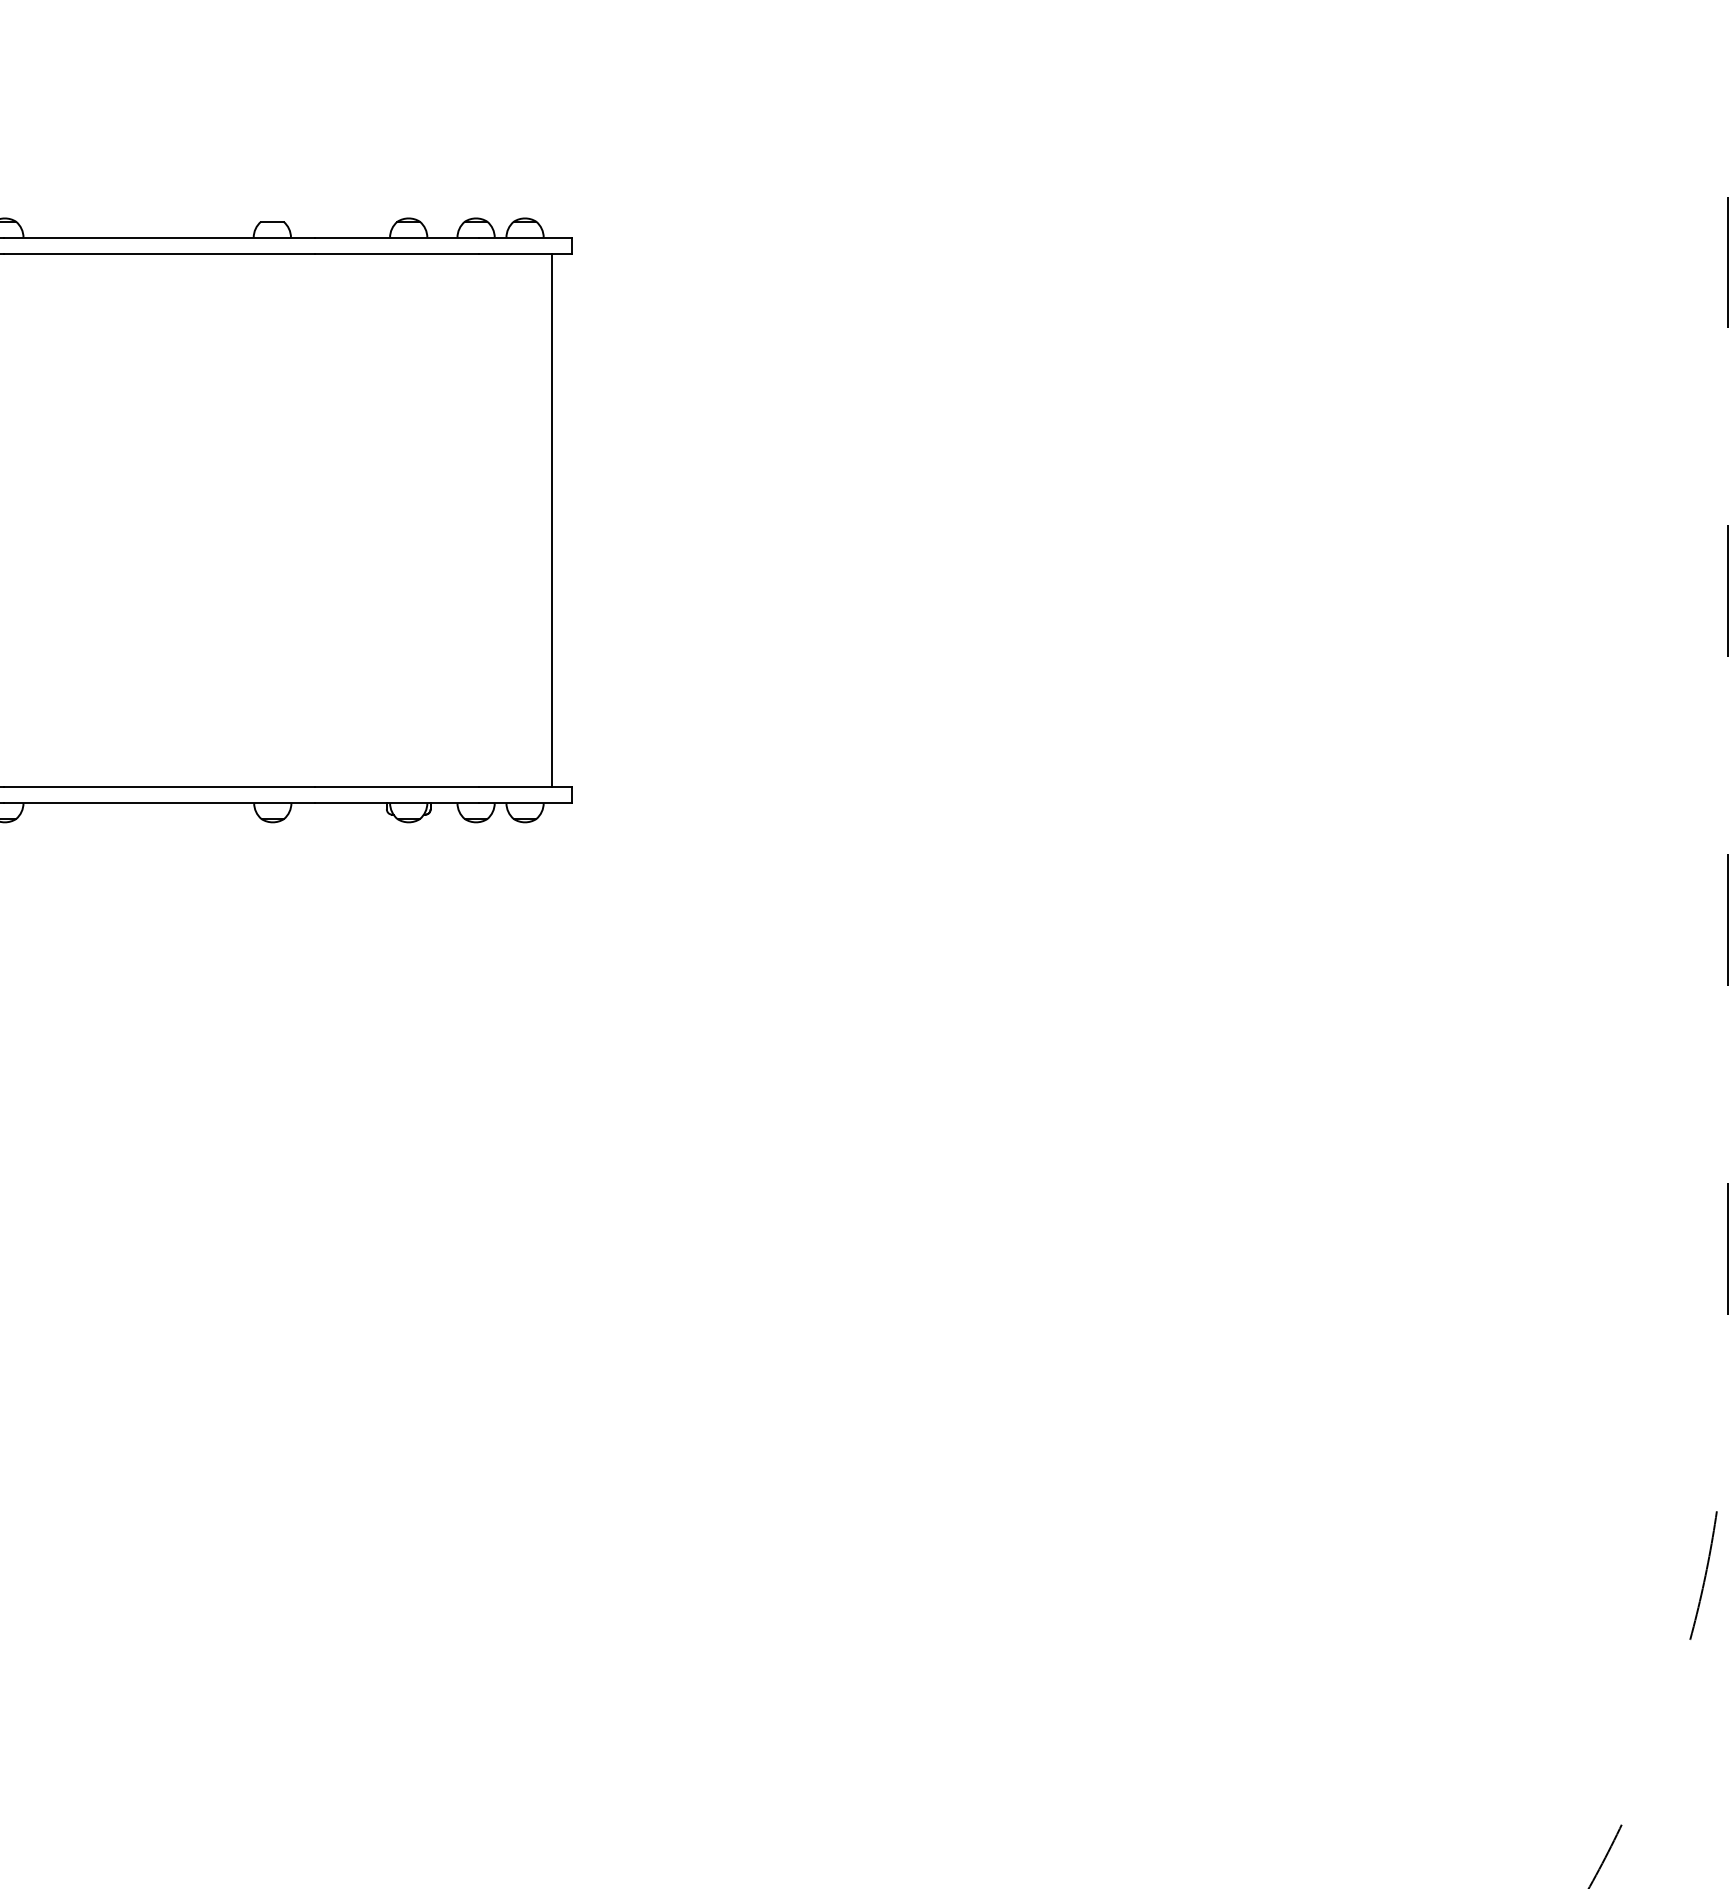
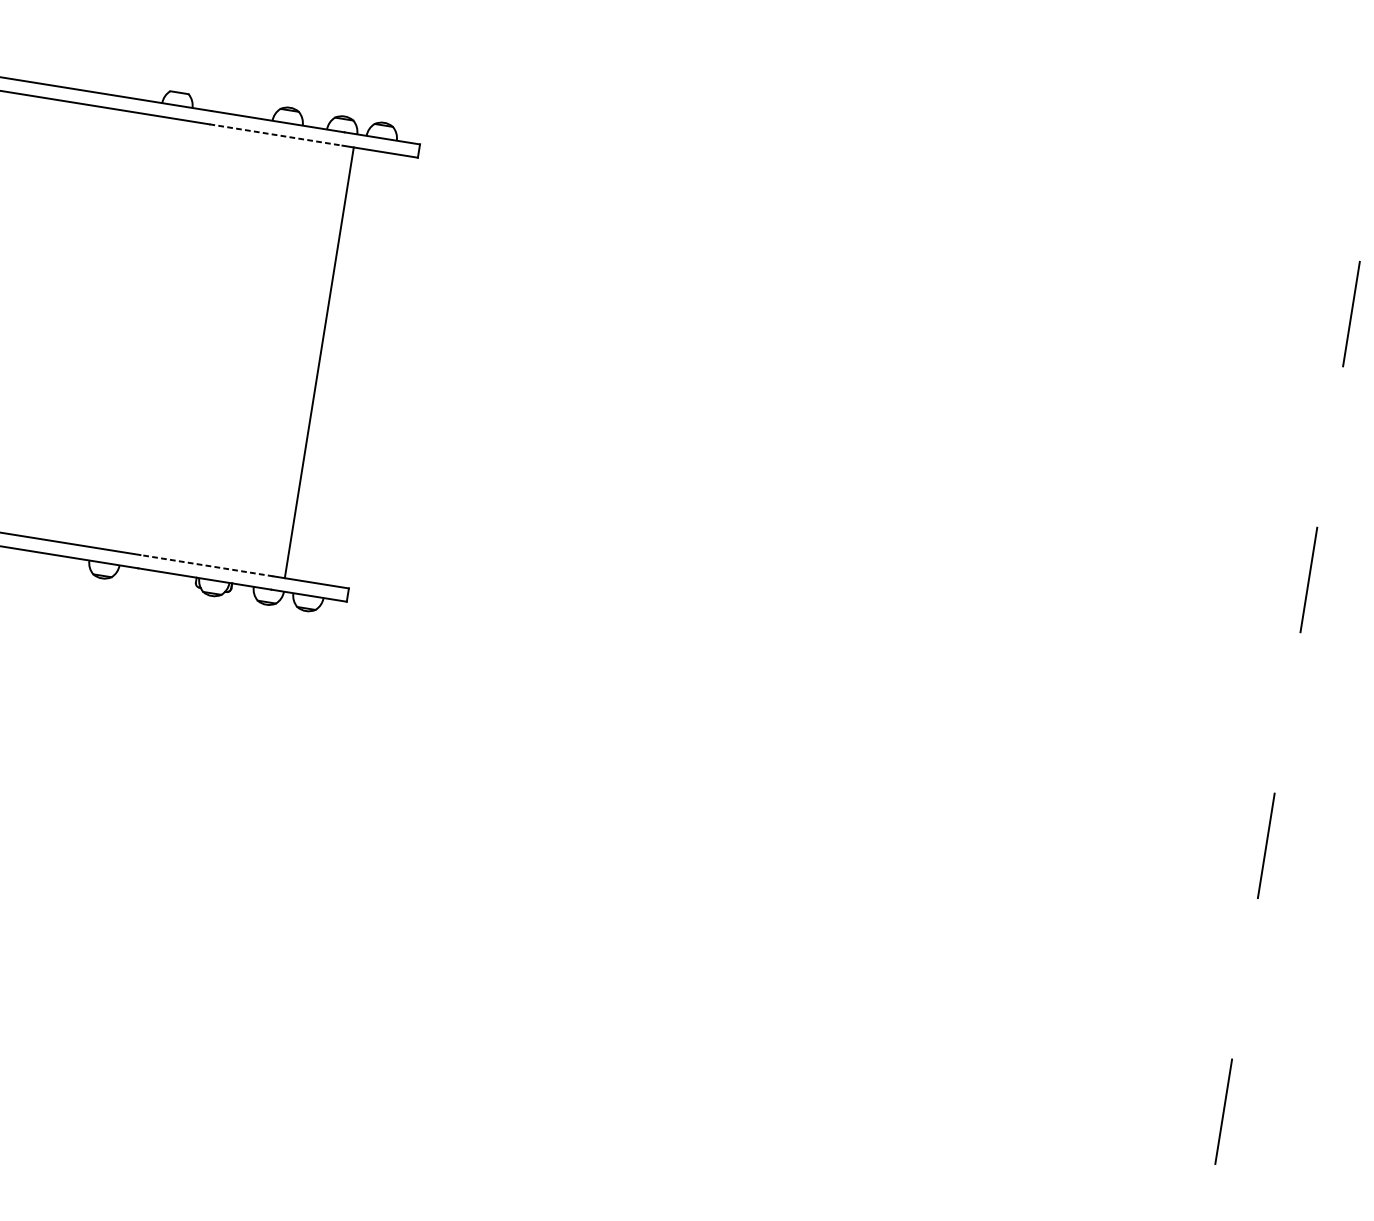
line: (397, 254) -> (276, 135), solid -> dashed
line: (552, 520) -> (319, 362), moved
line: (396, 786) -> (206, 565), solid -> dashed

